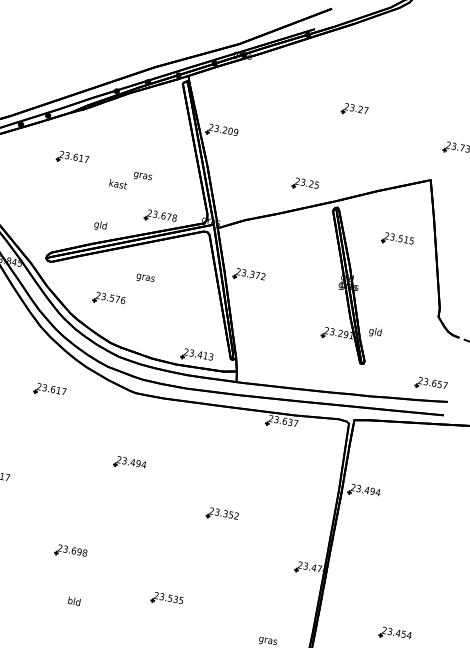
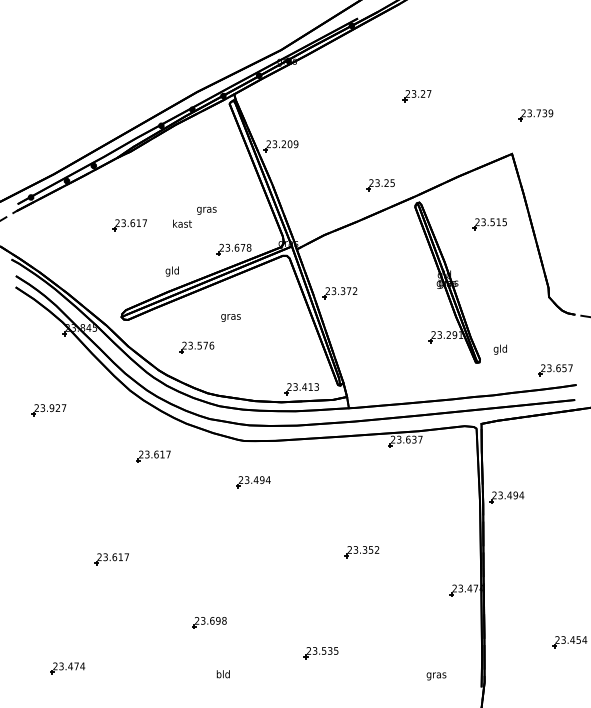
part: (72, 158) -> (129, 225), moved
text: (374, 332) -> (499, 349), moved
part: (130, 464) -> (253, 482), moved

